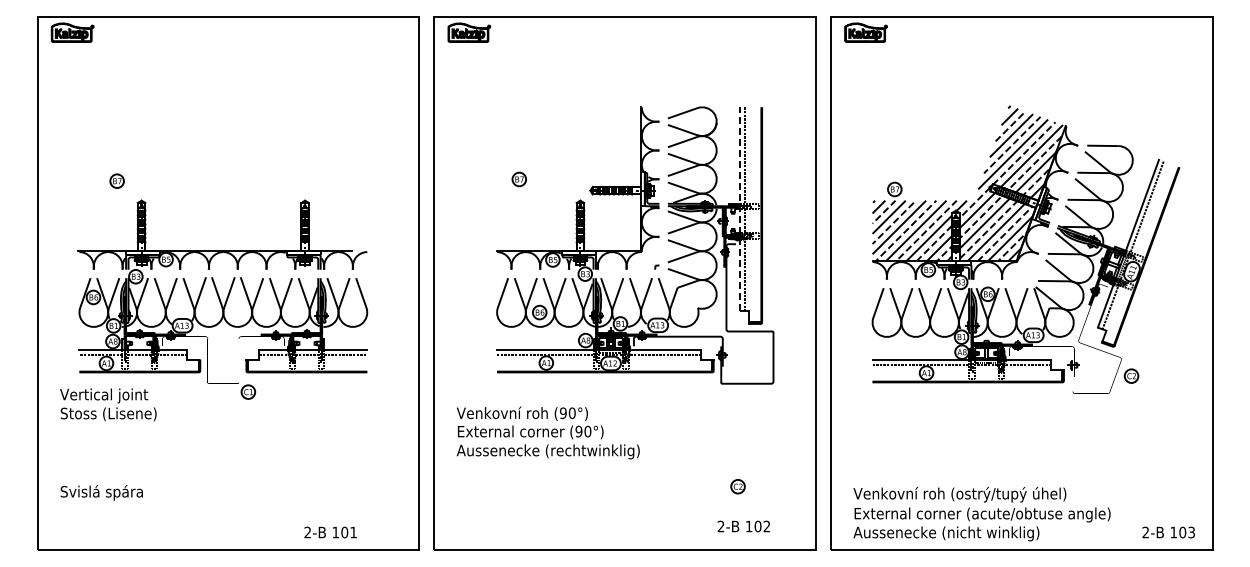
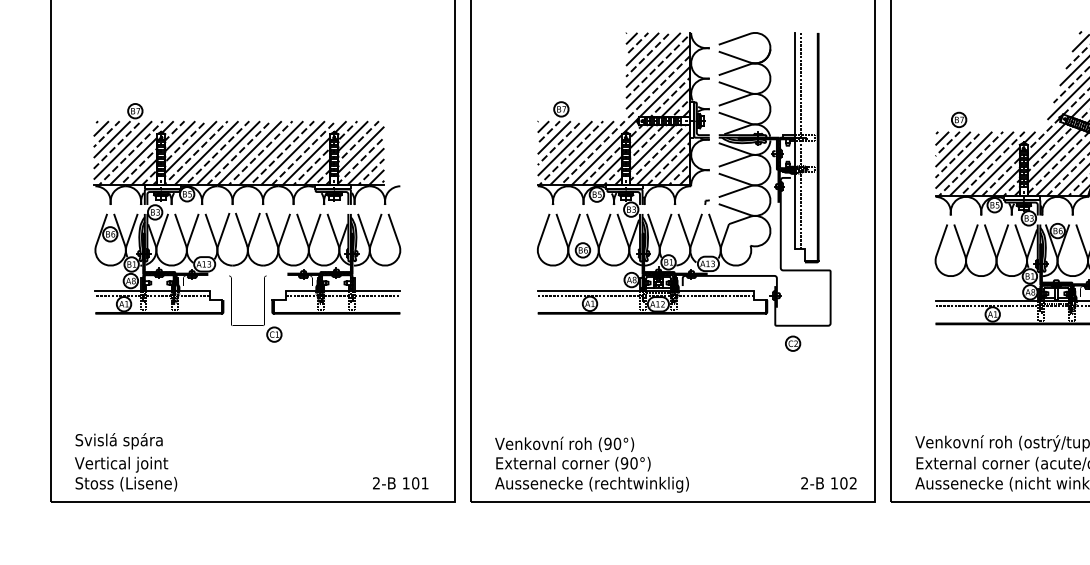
hatch: (569, 179) -> (614, 109), added
line: (740, 209) -> (795, 141), dashed -> solid
hatch: (214, 220) -> (238, 152), added
text: (108, 404) -> (126, 473), moved
text: (548, 432) -> (592, 464), moved
part: (737, 486) -> (792, 343), moved
text: (743, 526) -> (828, 483), moved
text: (330, 532) -> (400, 483), moved

